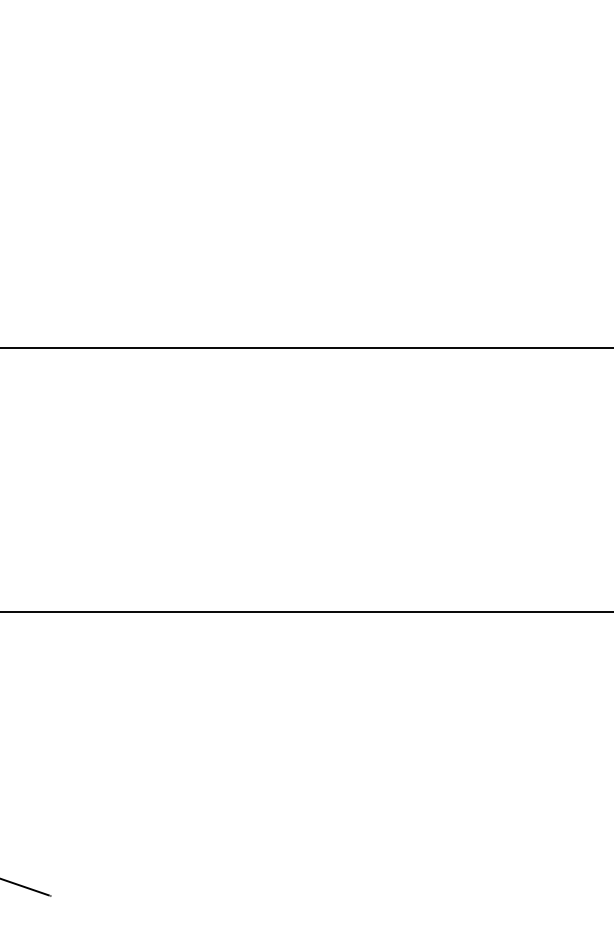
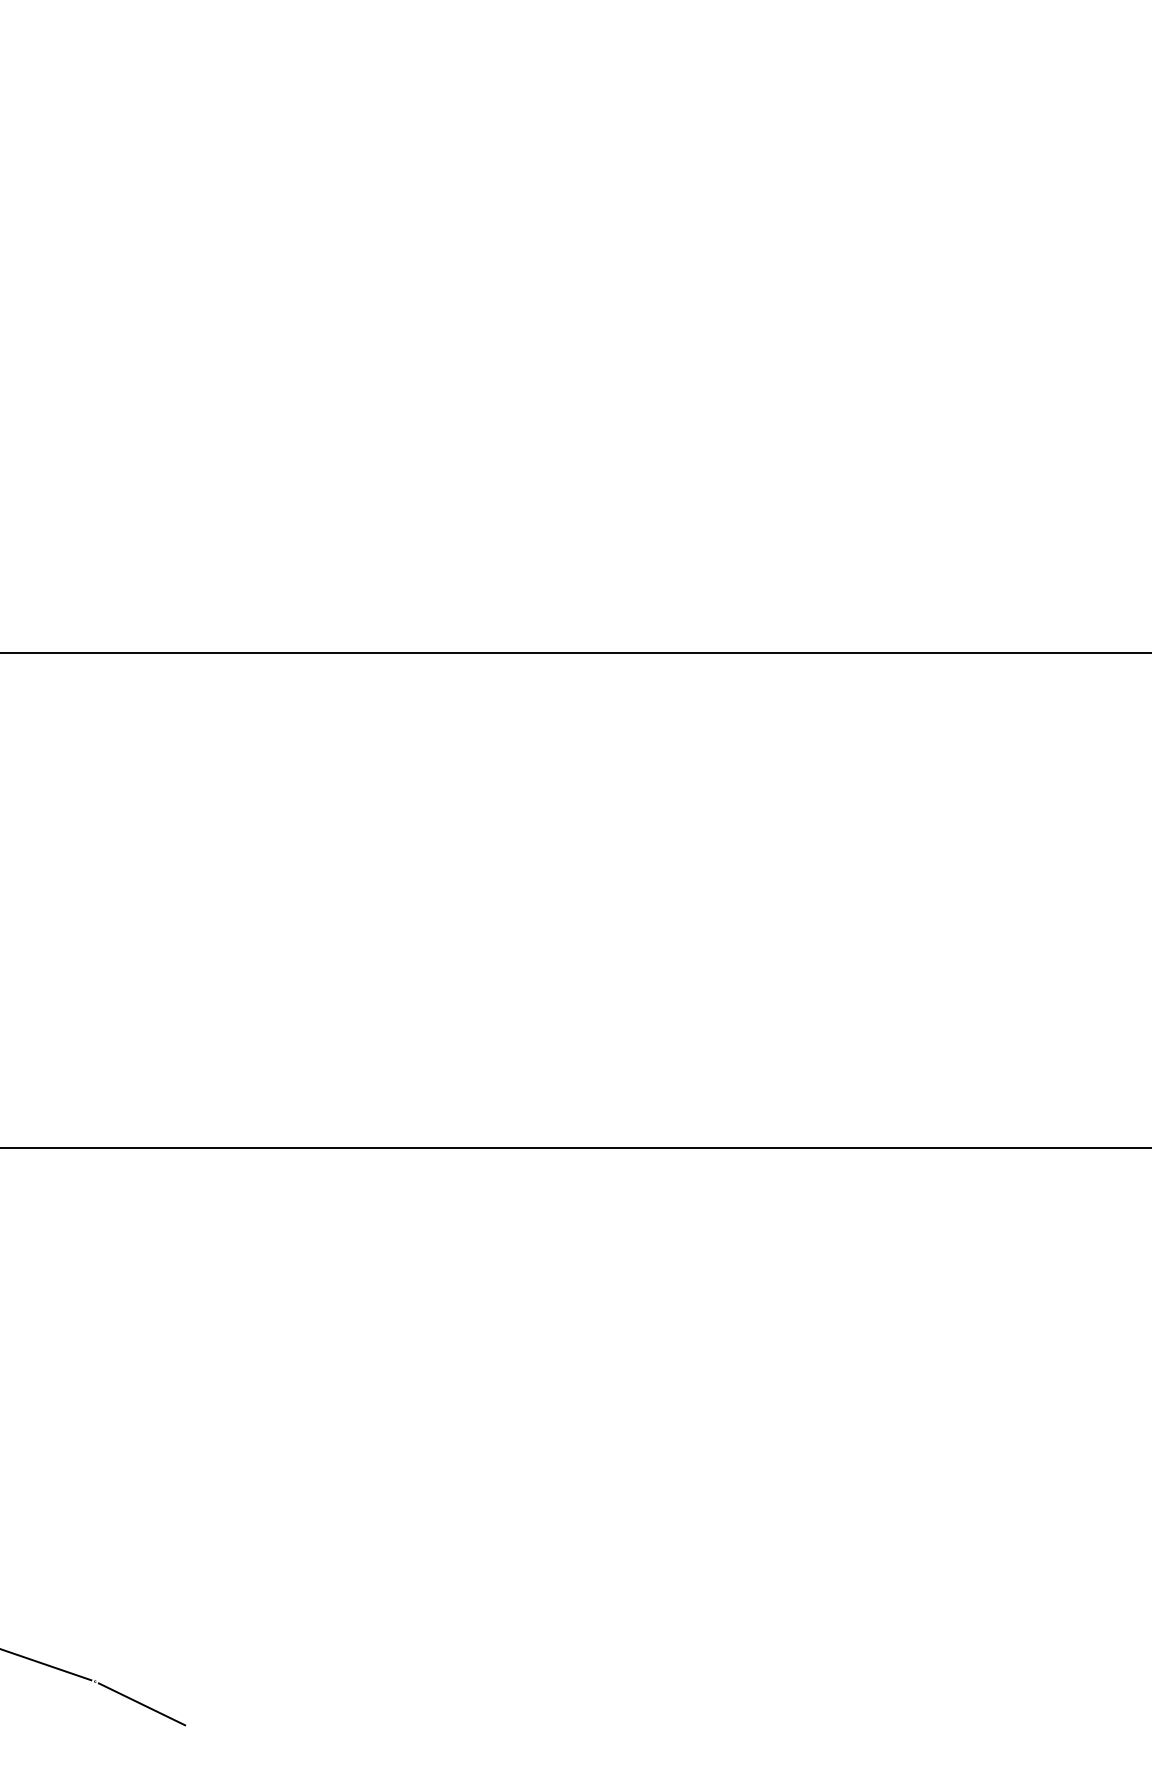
line: (75, 907) -> (141, 1703), added

